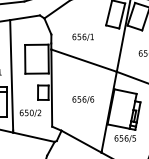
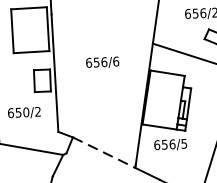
line: (83, 60) -> (101, 28), removed
text: (83, 99) -> (102, 62), moved
line: (81, 141) -> (104, 152), solid -> dashed

